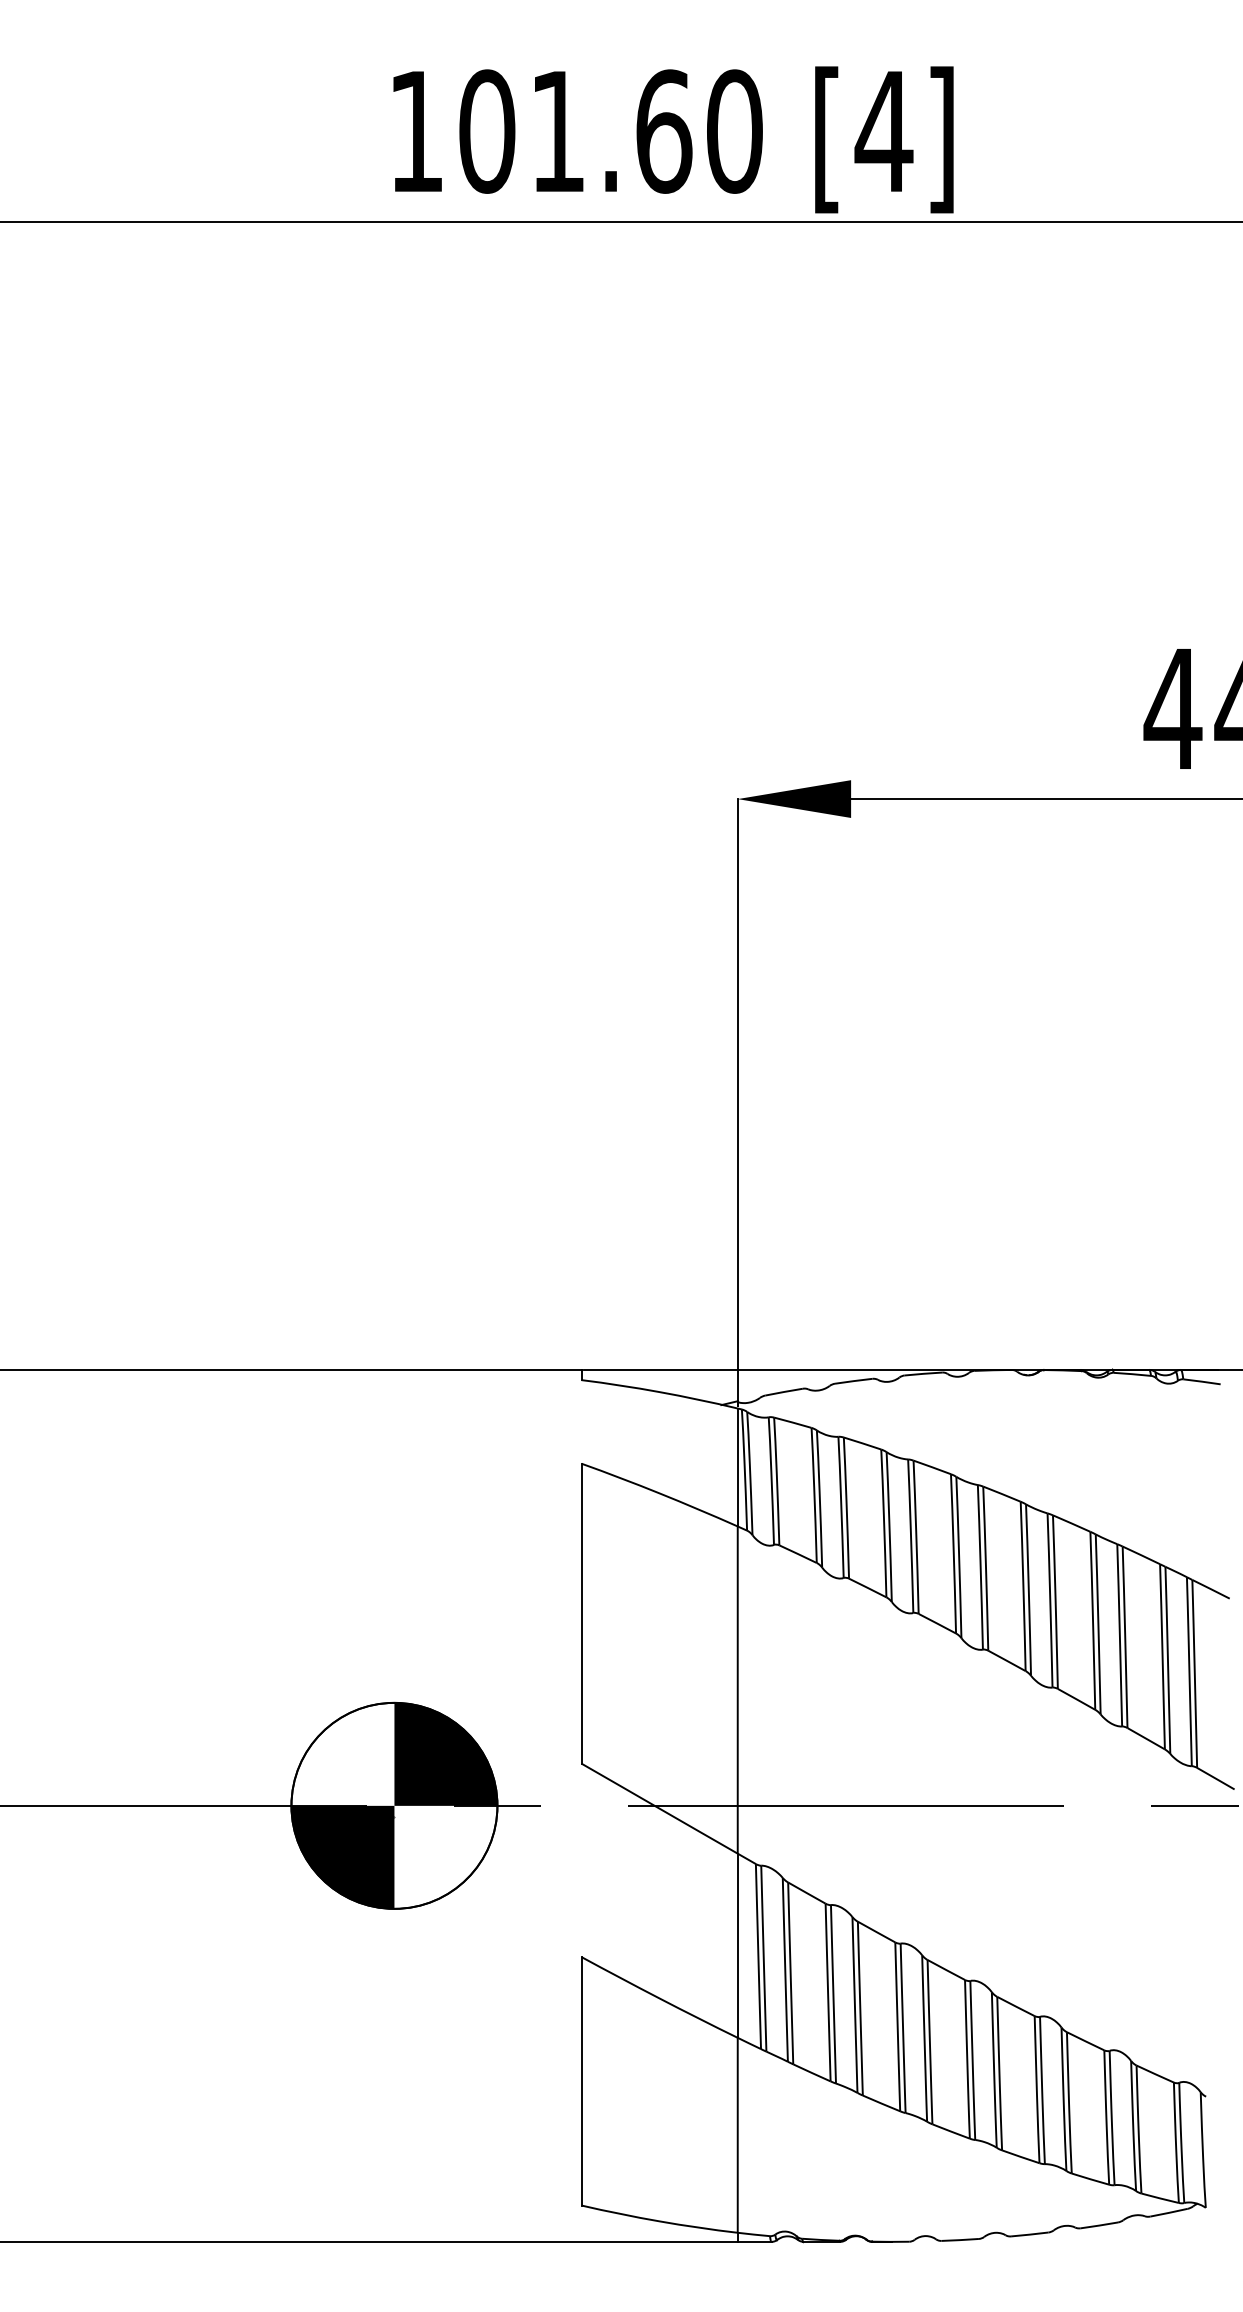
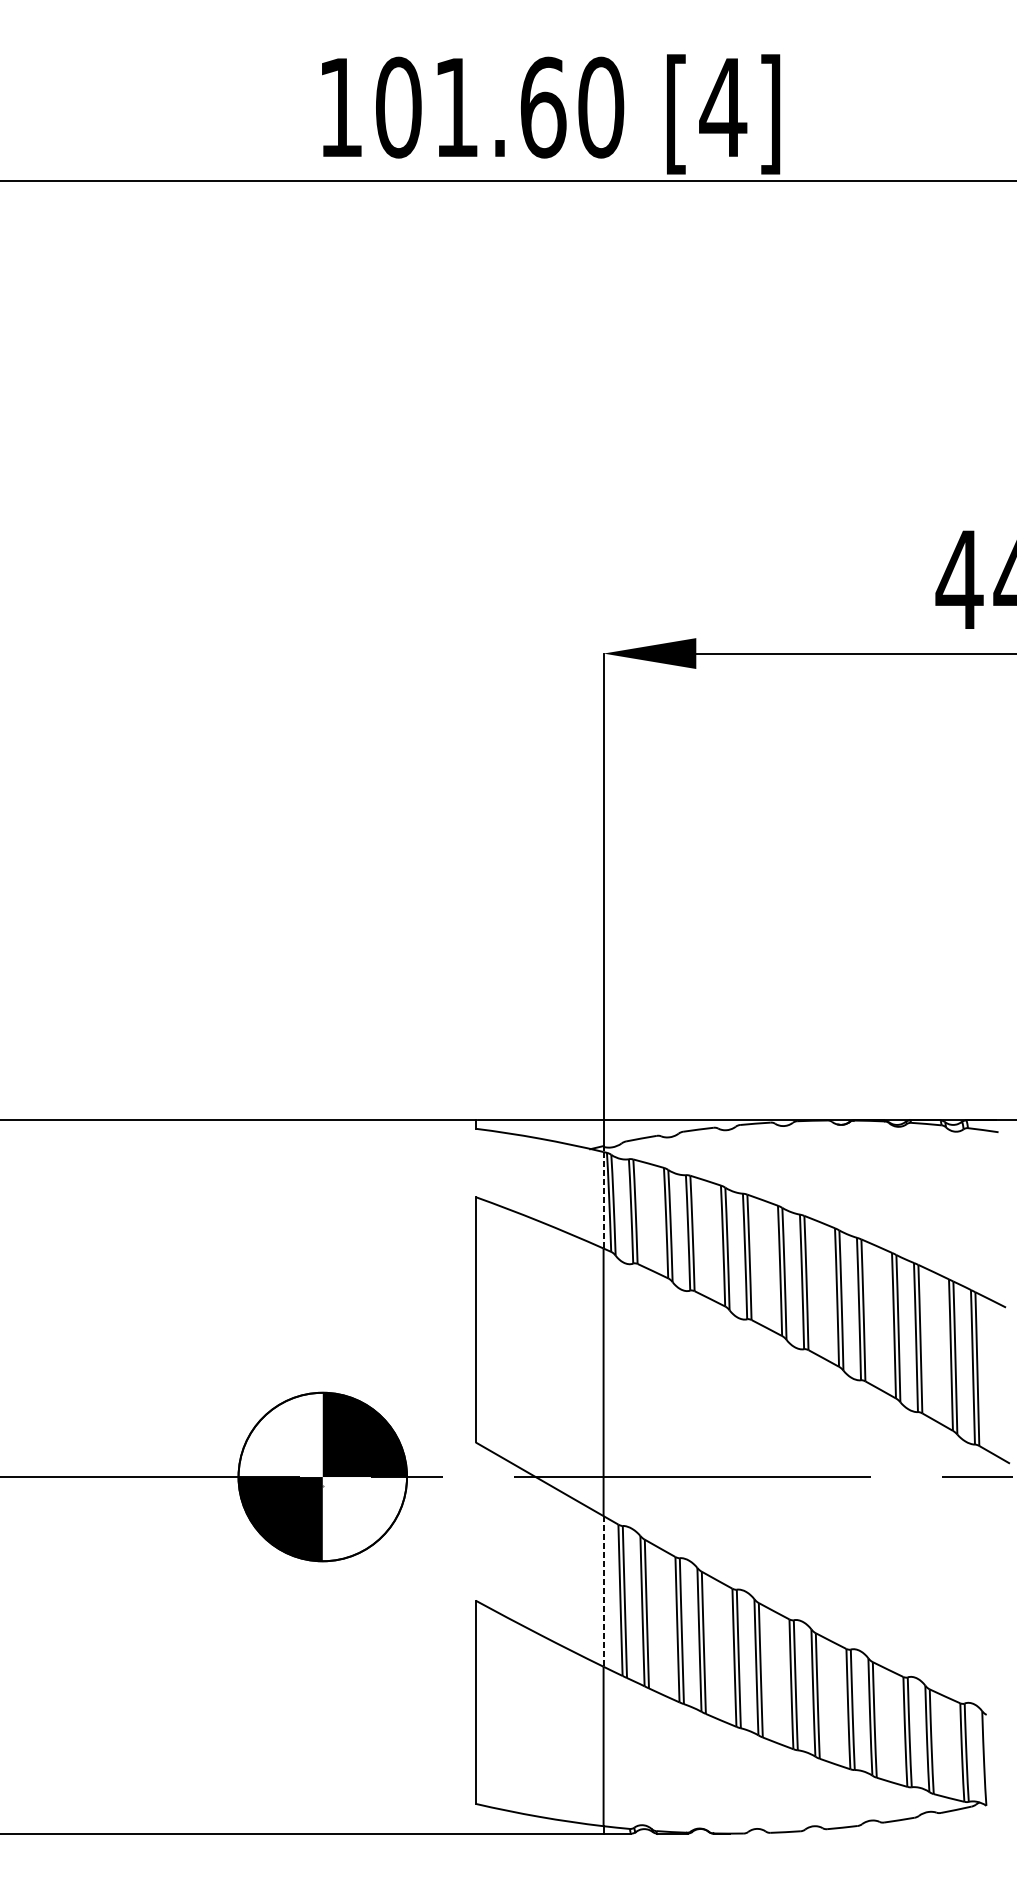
line: (737, 1467) -> (603, 1200), solid -> dashed
line: (737, 1946) -> (603, 1592), solid -> dashed

